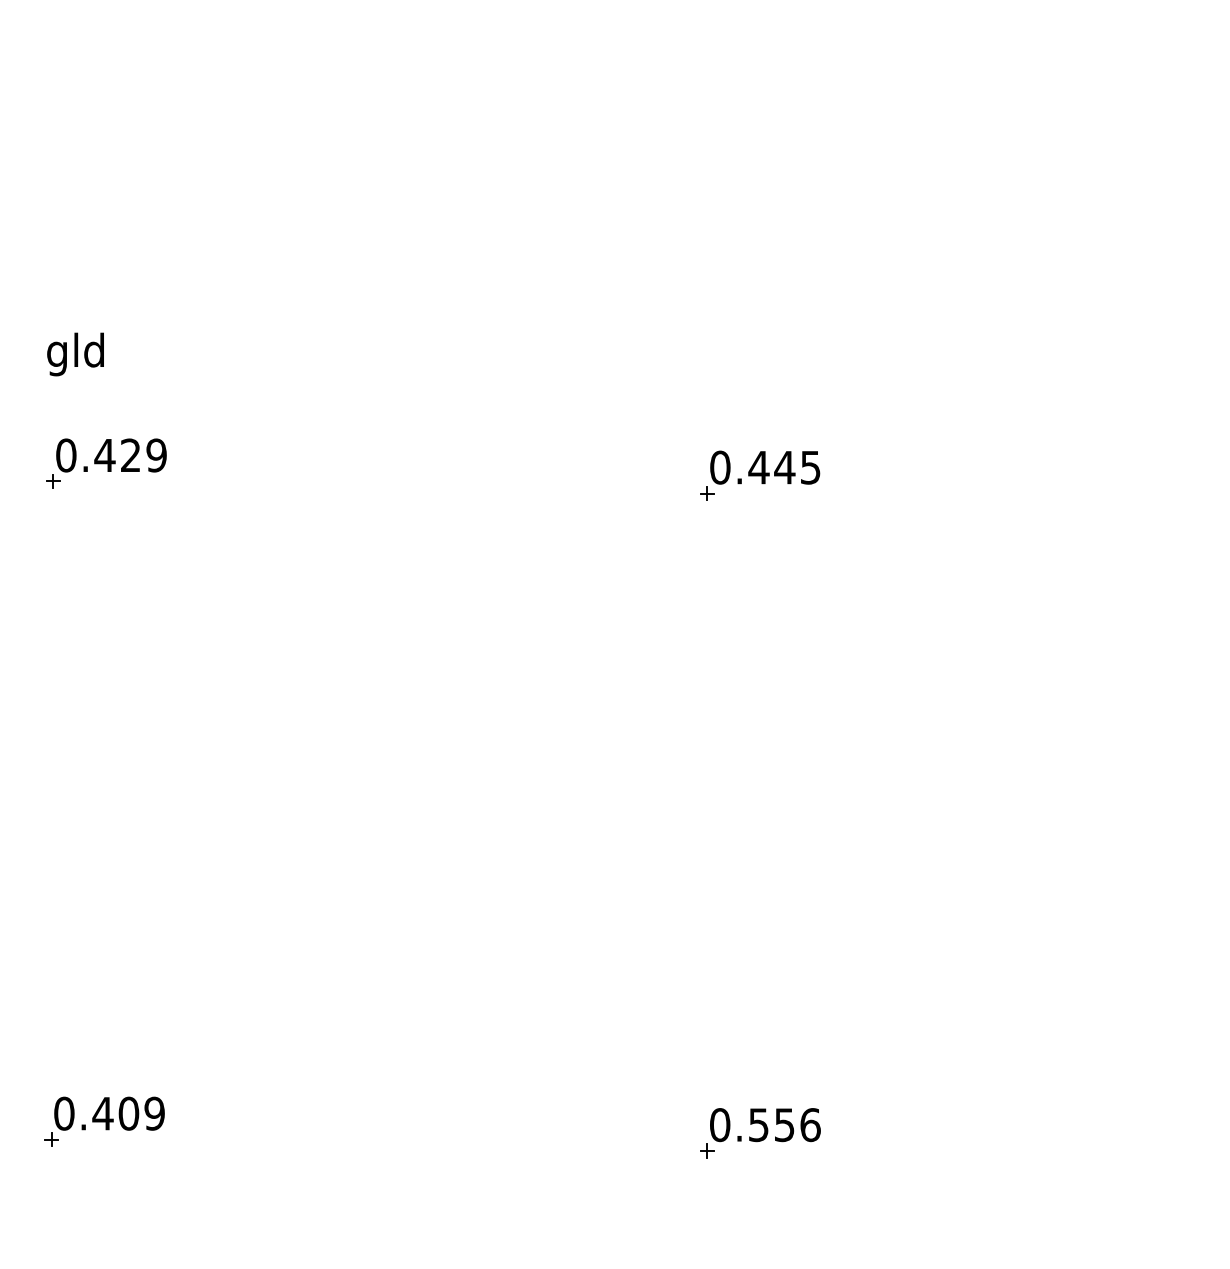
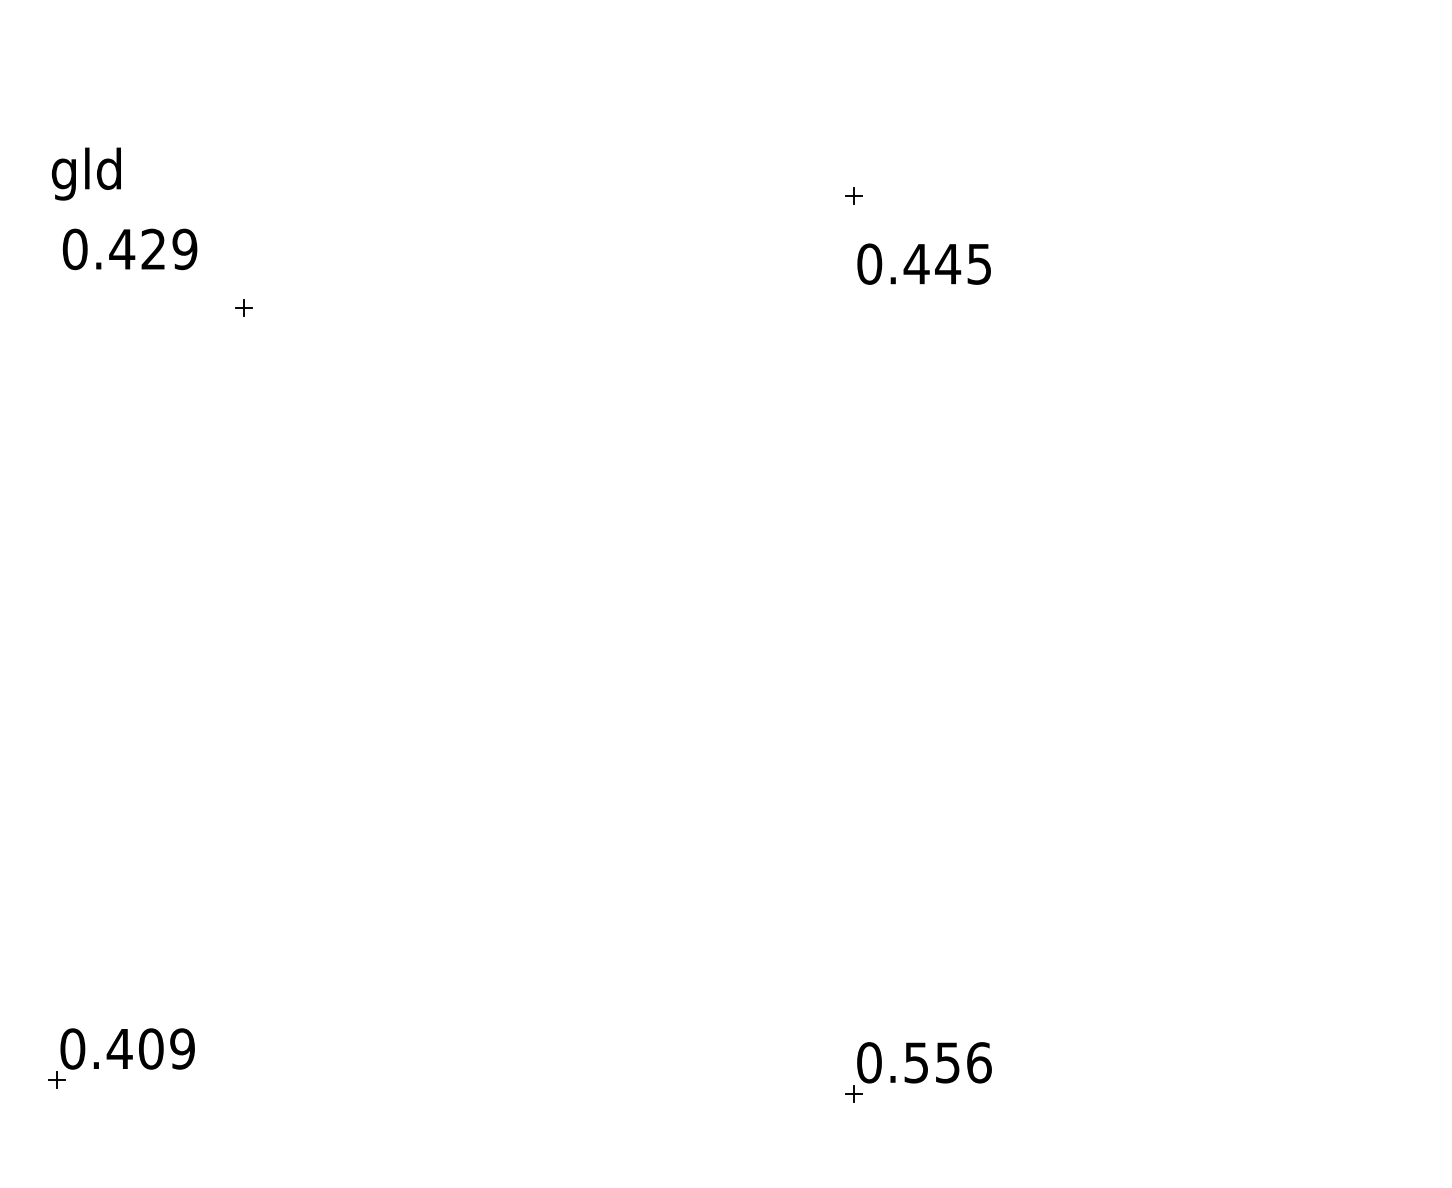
text: (75, 354) -> (86, 174), moved
part: (53, 481) -> (244, 307), moved
part: (707, 493) -> (854, 195), moved

